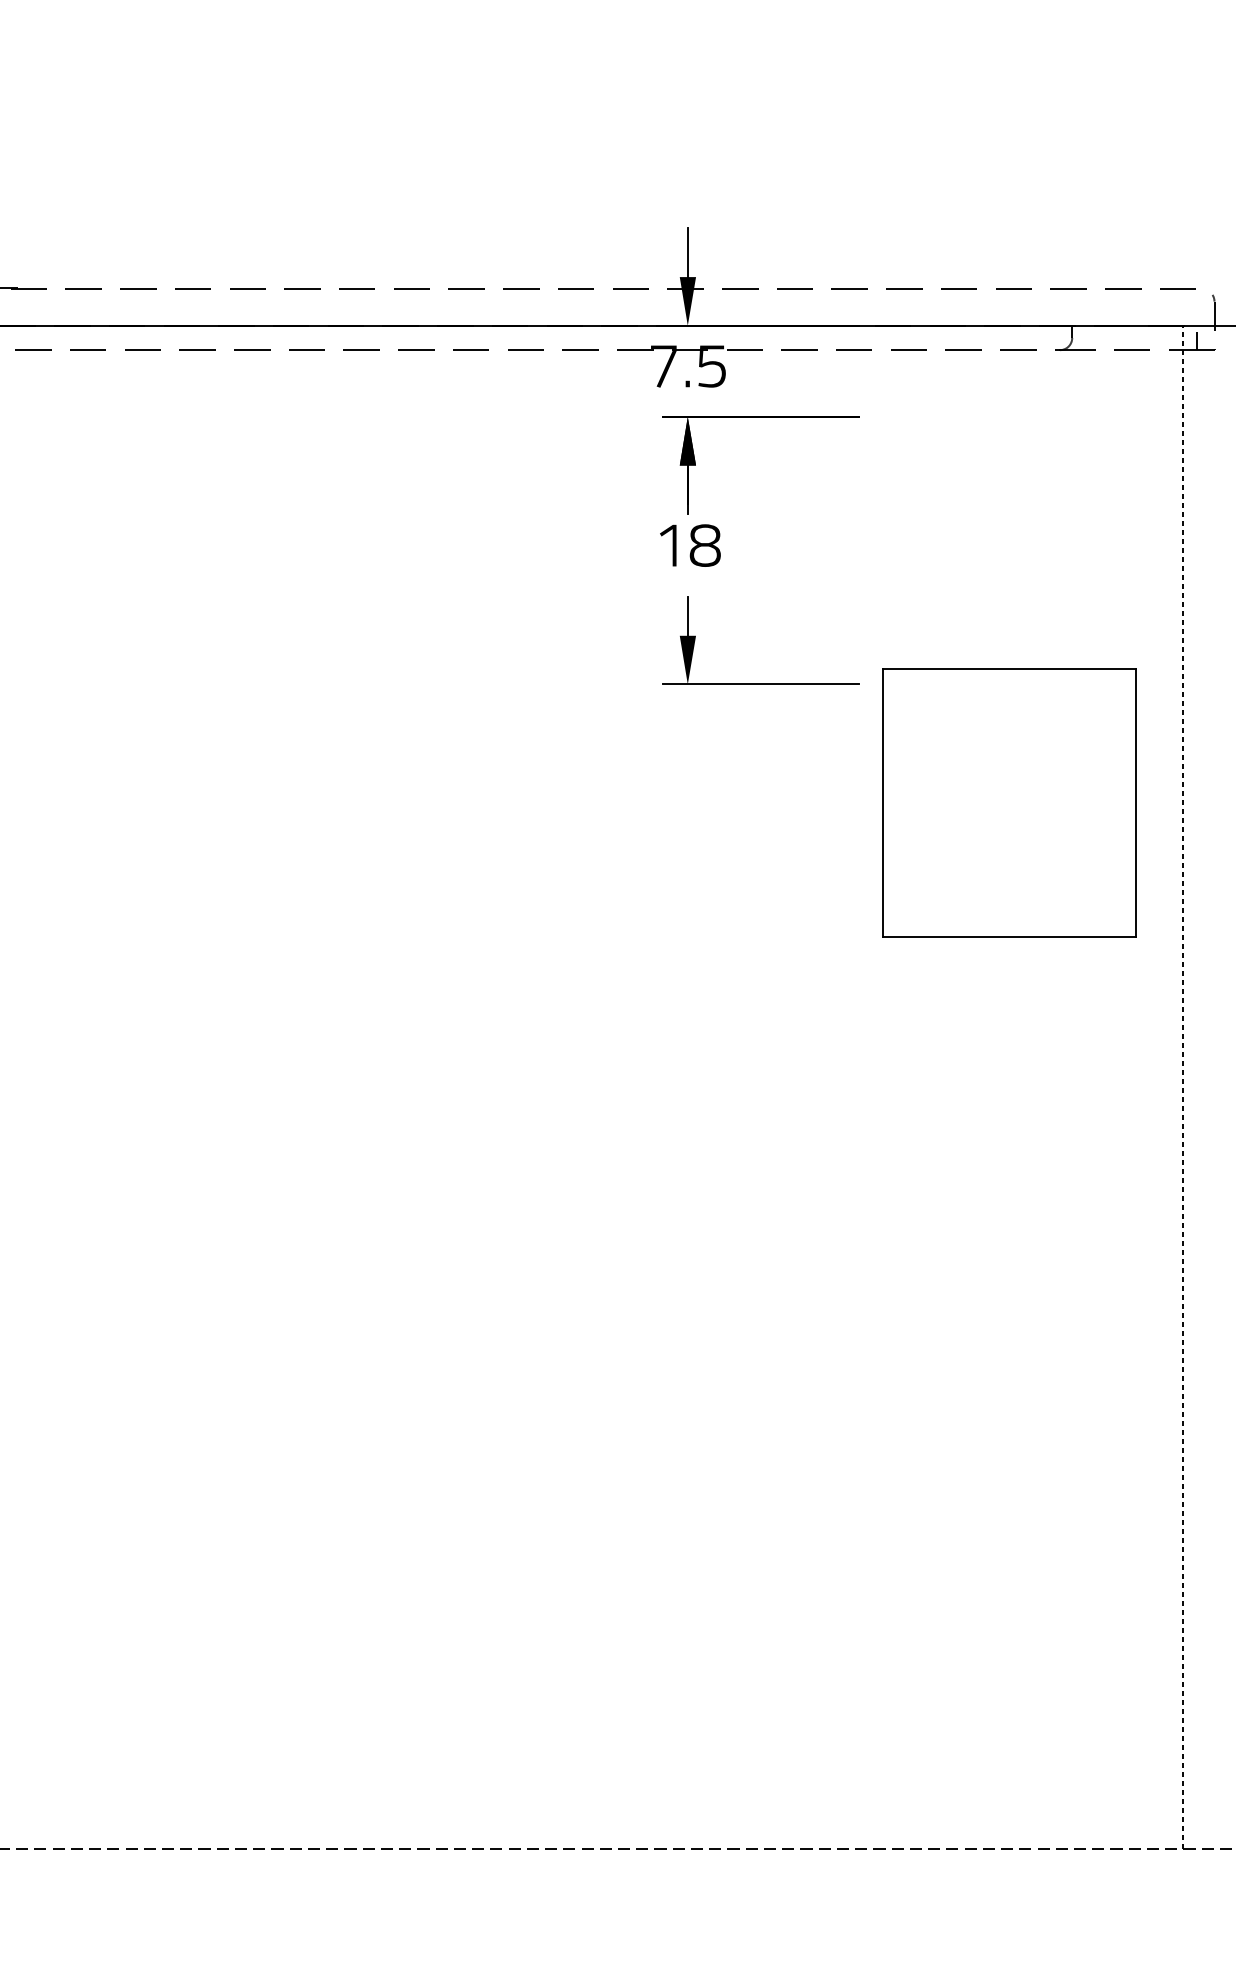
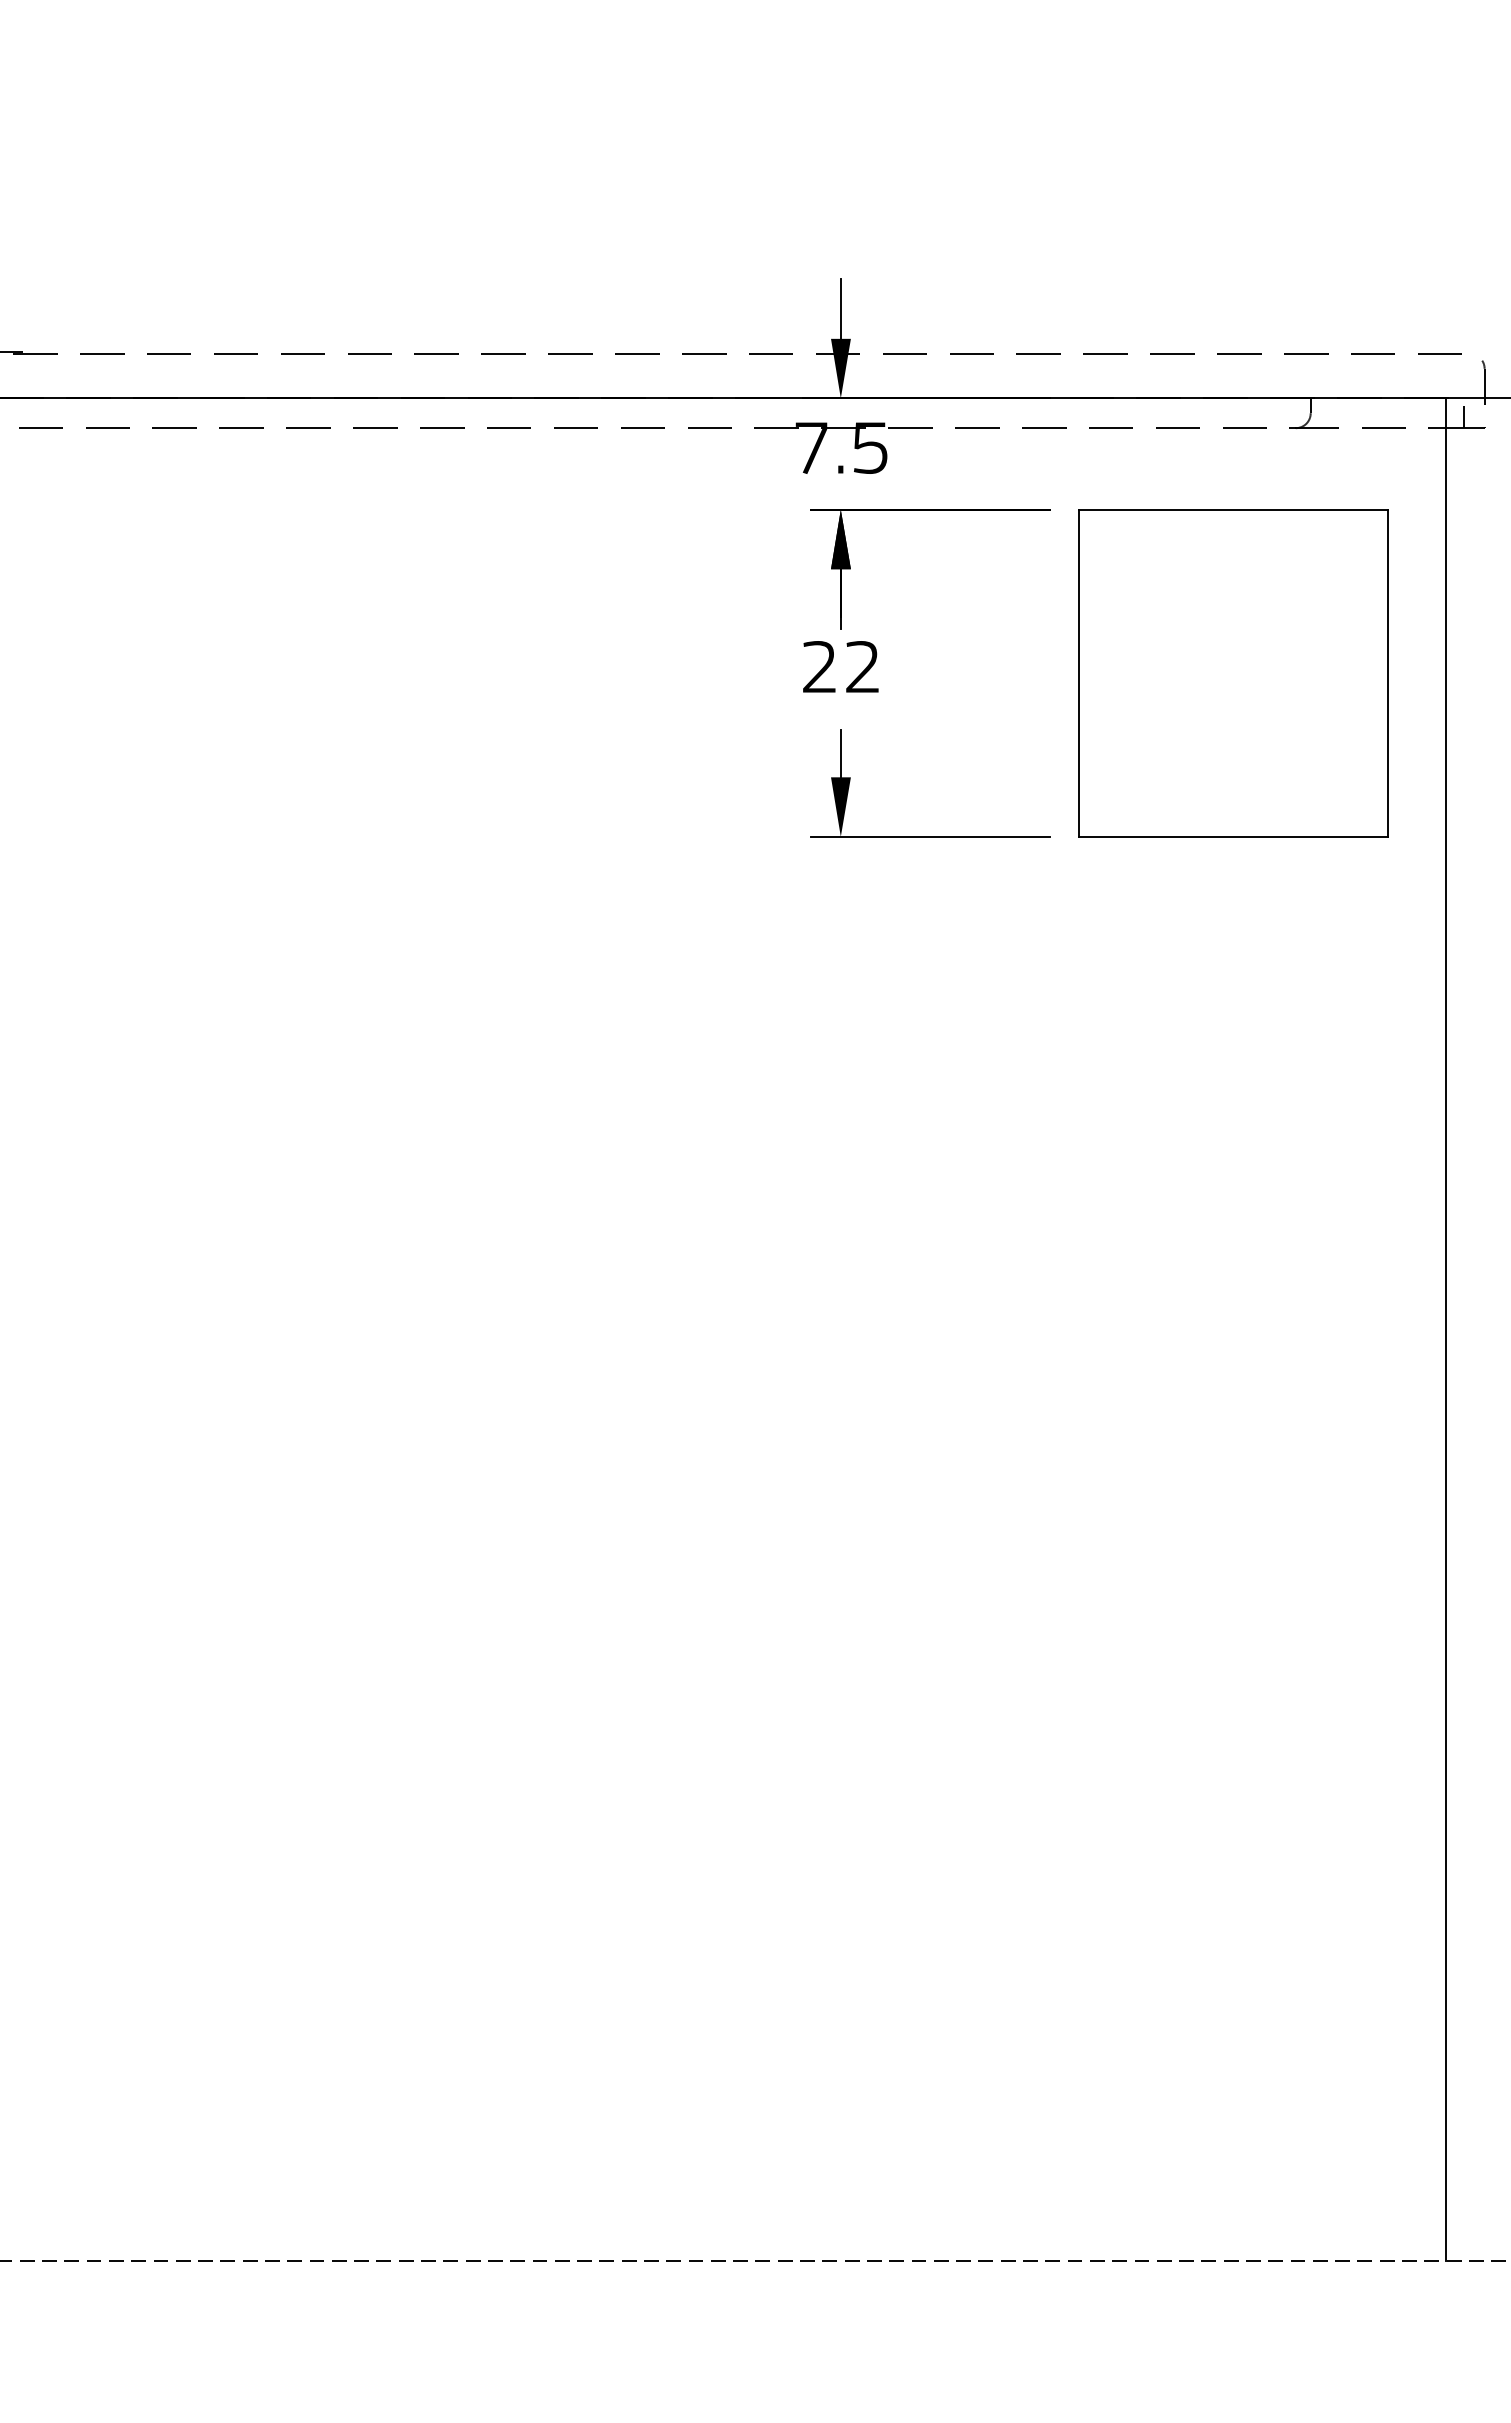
text: (689, 545) -> (842, 667), 18 -> 22
part: (1009, 802) -> (1233, 673), moved
line: (1183, 1087) -> (1446, 1329), dashed -> solid

